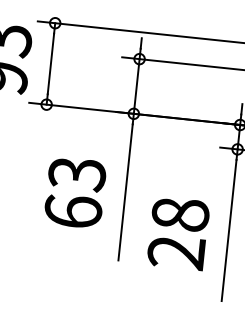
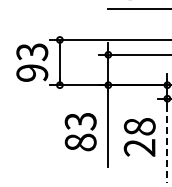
text: (72, 211) -> (80, 142), 63 -> 83
line: (229, 231) -> (167, 144), solid -> dashed
text: (178, 233) -> (139, 137), moved

